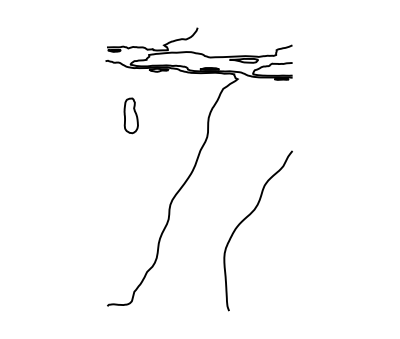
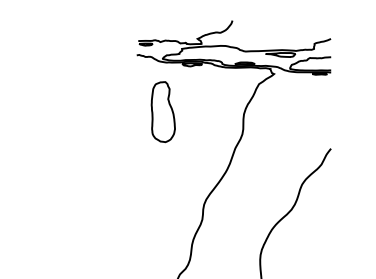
part: (131, 115) -> (163, 111), size x1.67

